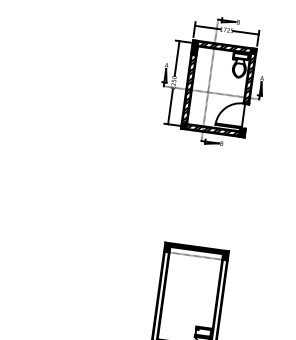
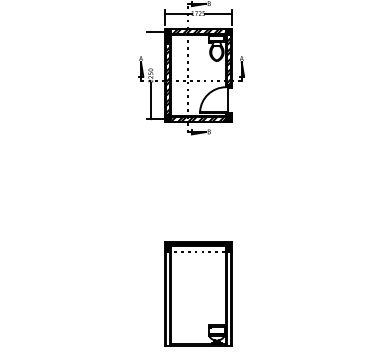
line: (176, 58) -> (150, 49), removed

